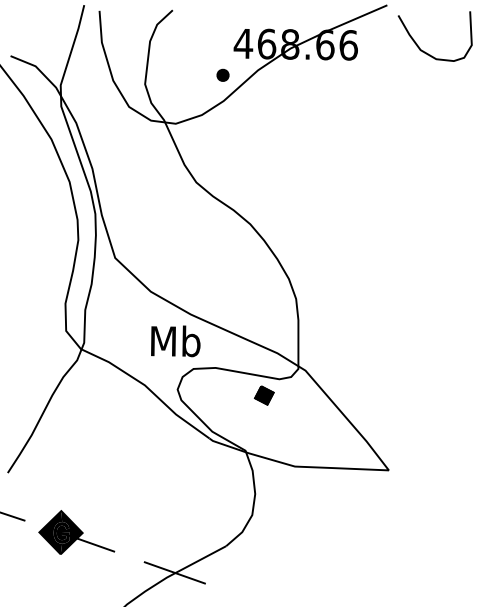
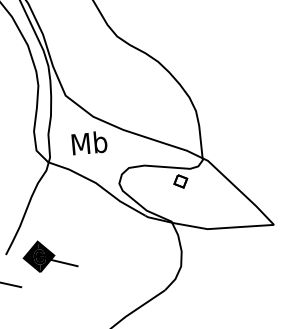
text: (175, 341) -> (89, 143), moved
fill: (264, 395) -> (180, 181), removed
part: (76, 532) -> (49, 255), moved
line: (174, 572) -> (130, 312), removed

